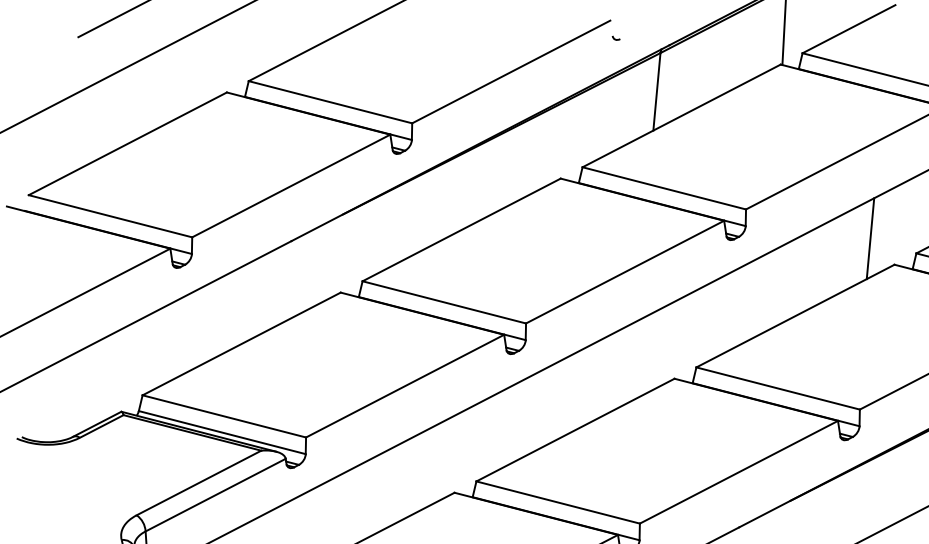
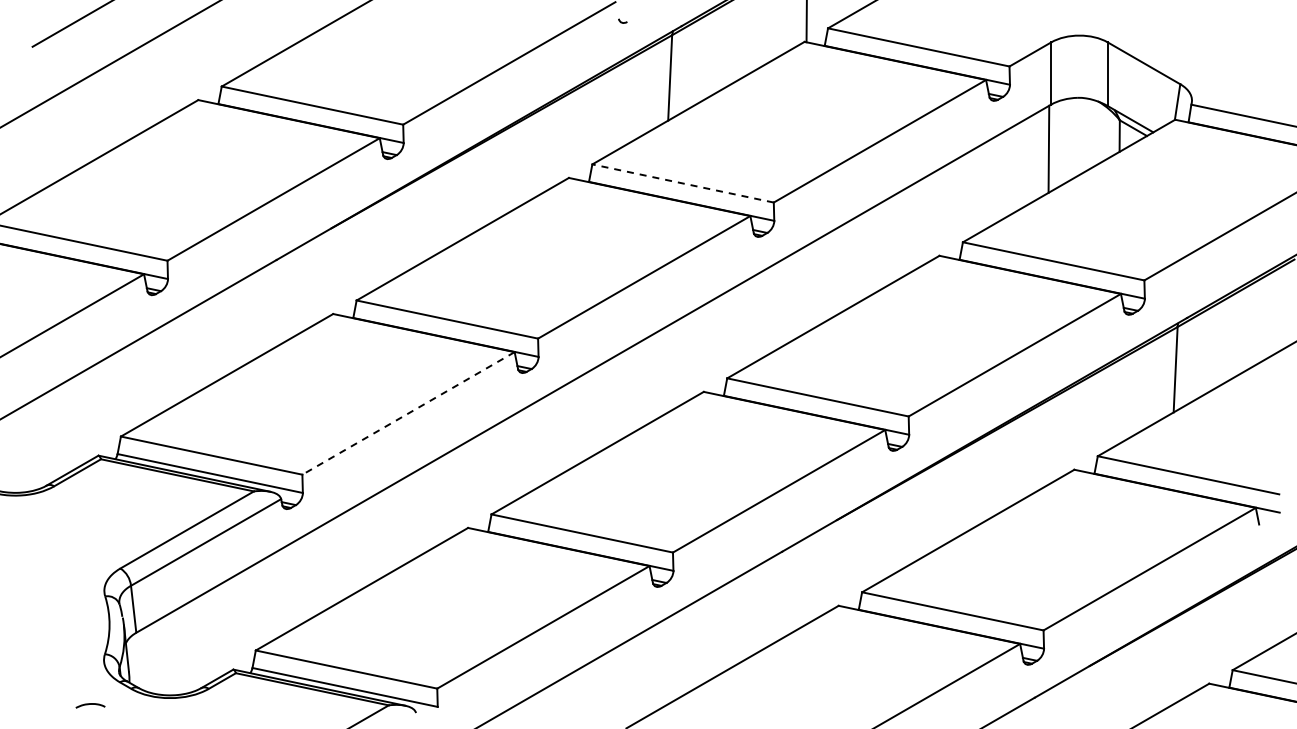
line: (664, 188) -> (683, 183), solid -> dashed
line: (870, 237) -> (911, 227), removed
line: (405, 386) -> (408, 413), solid -> dashed

